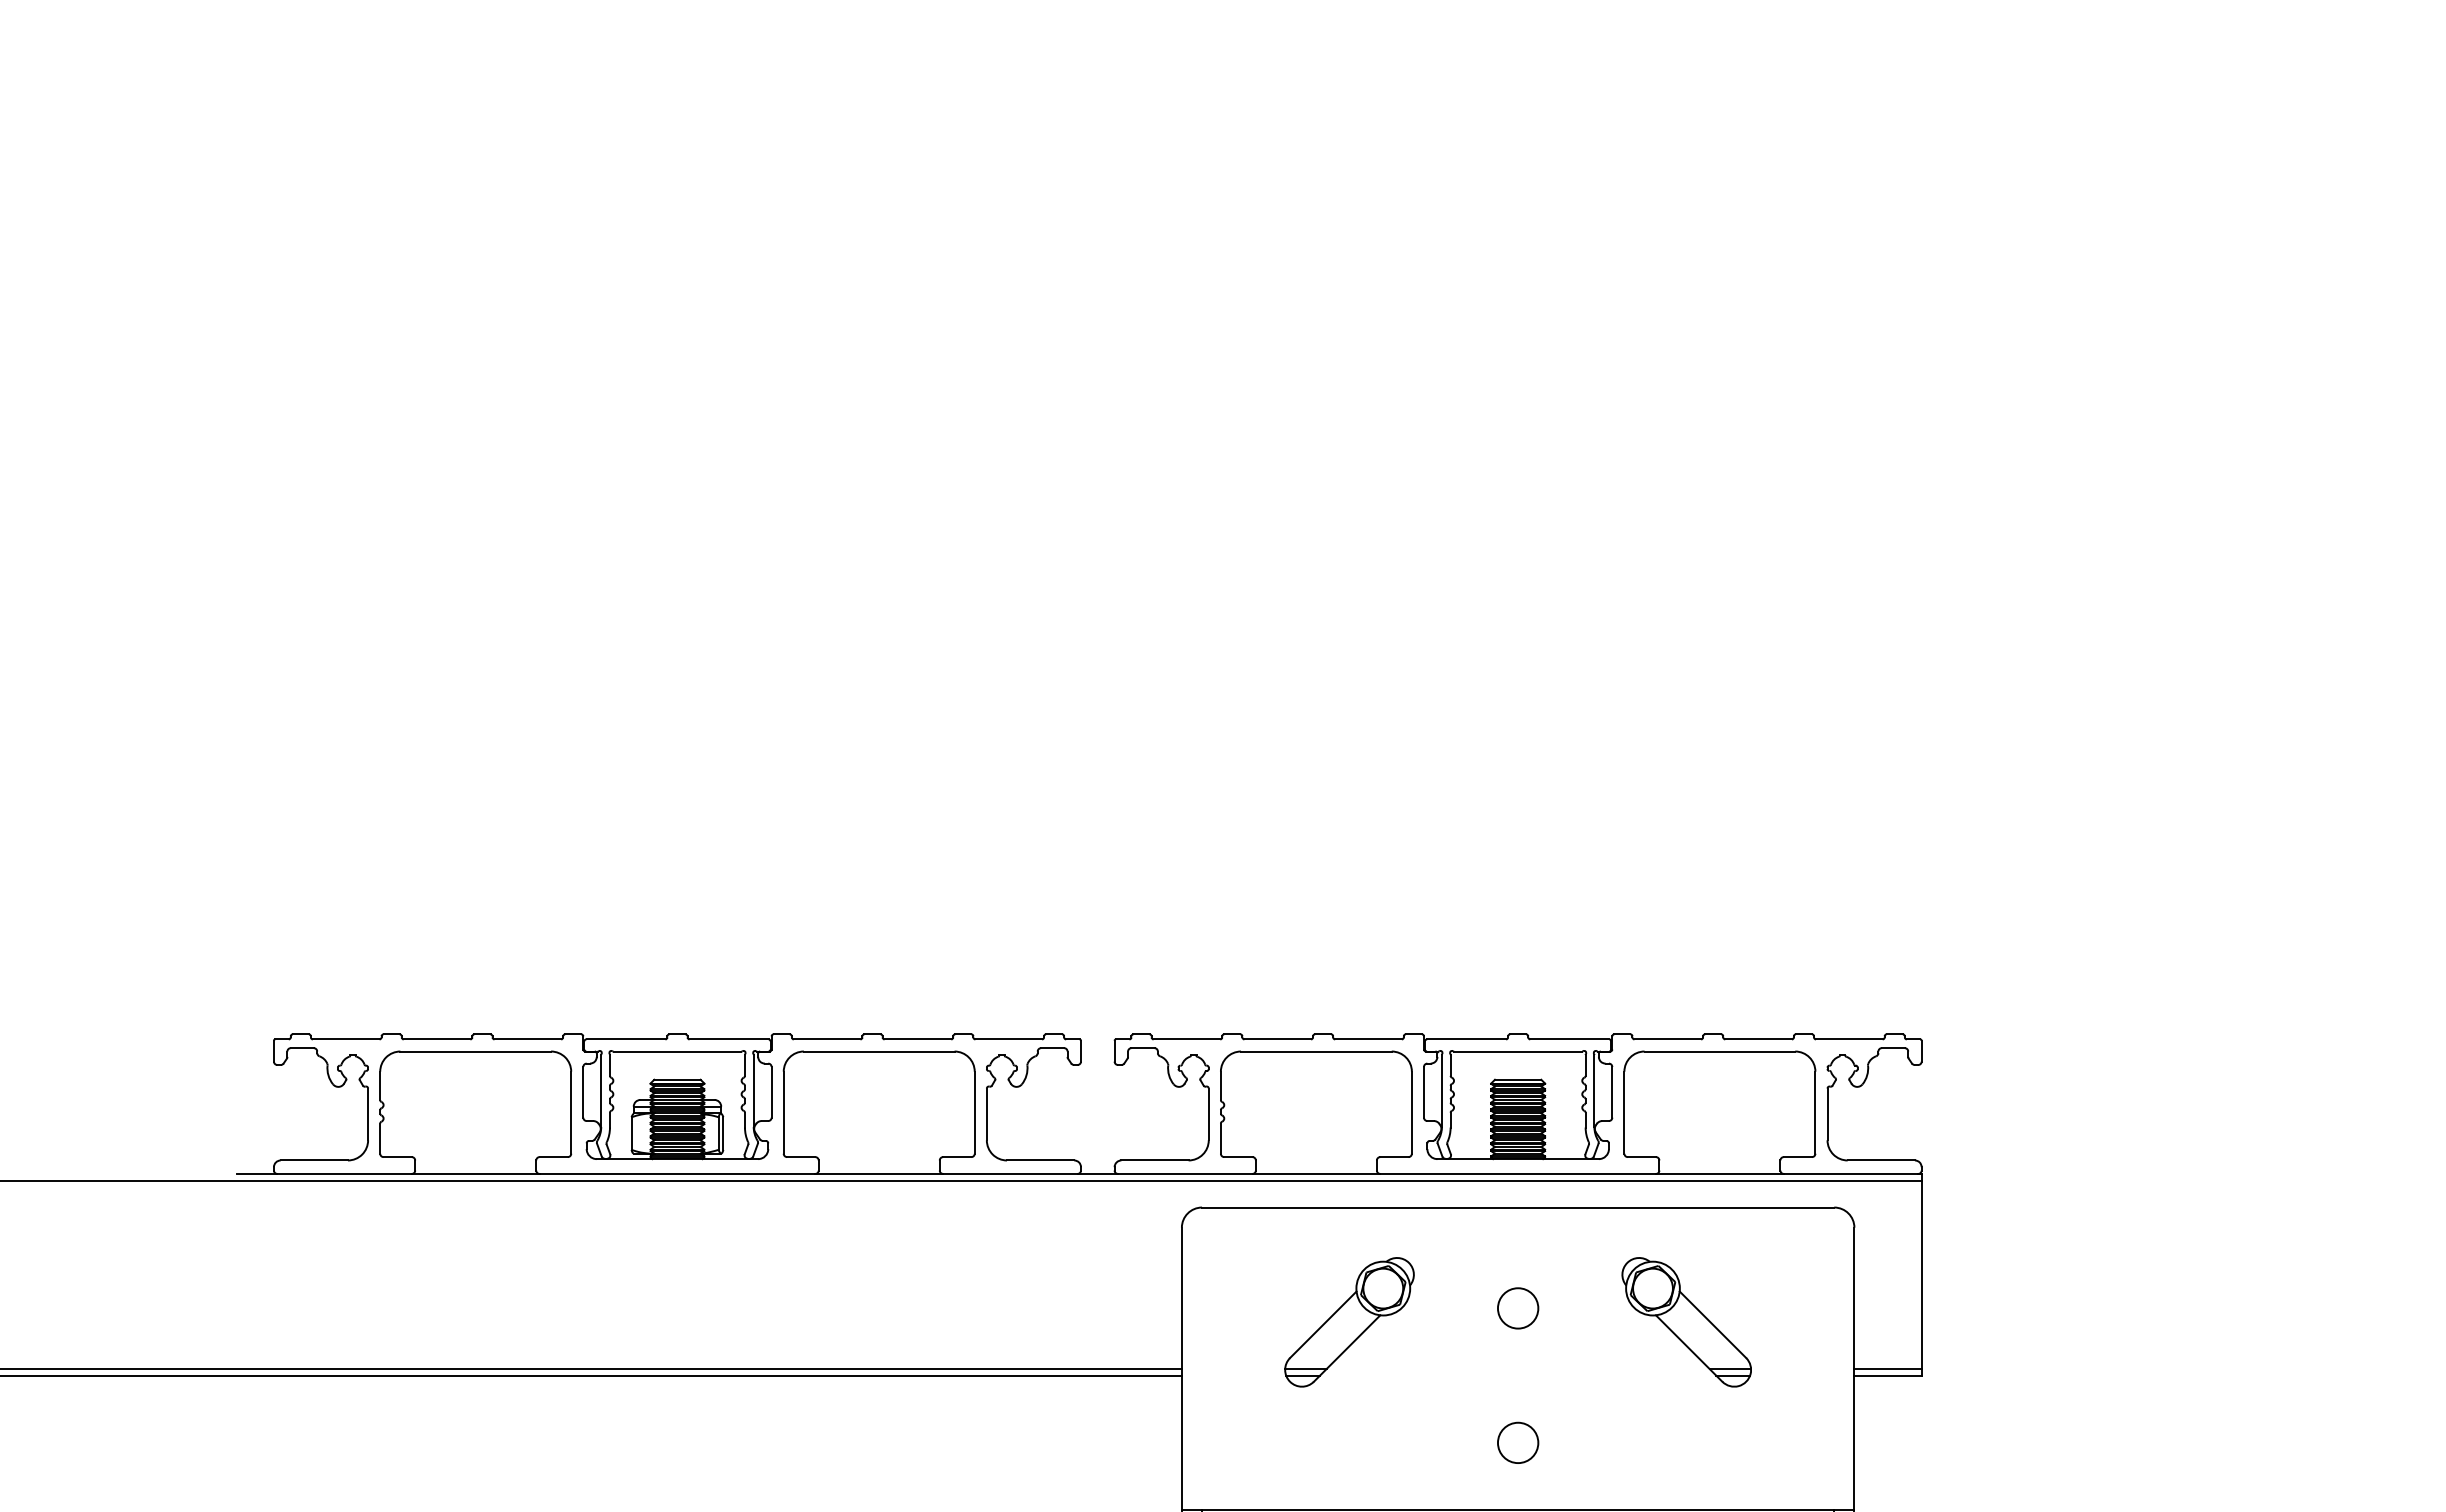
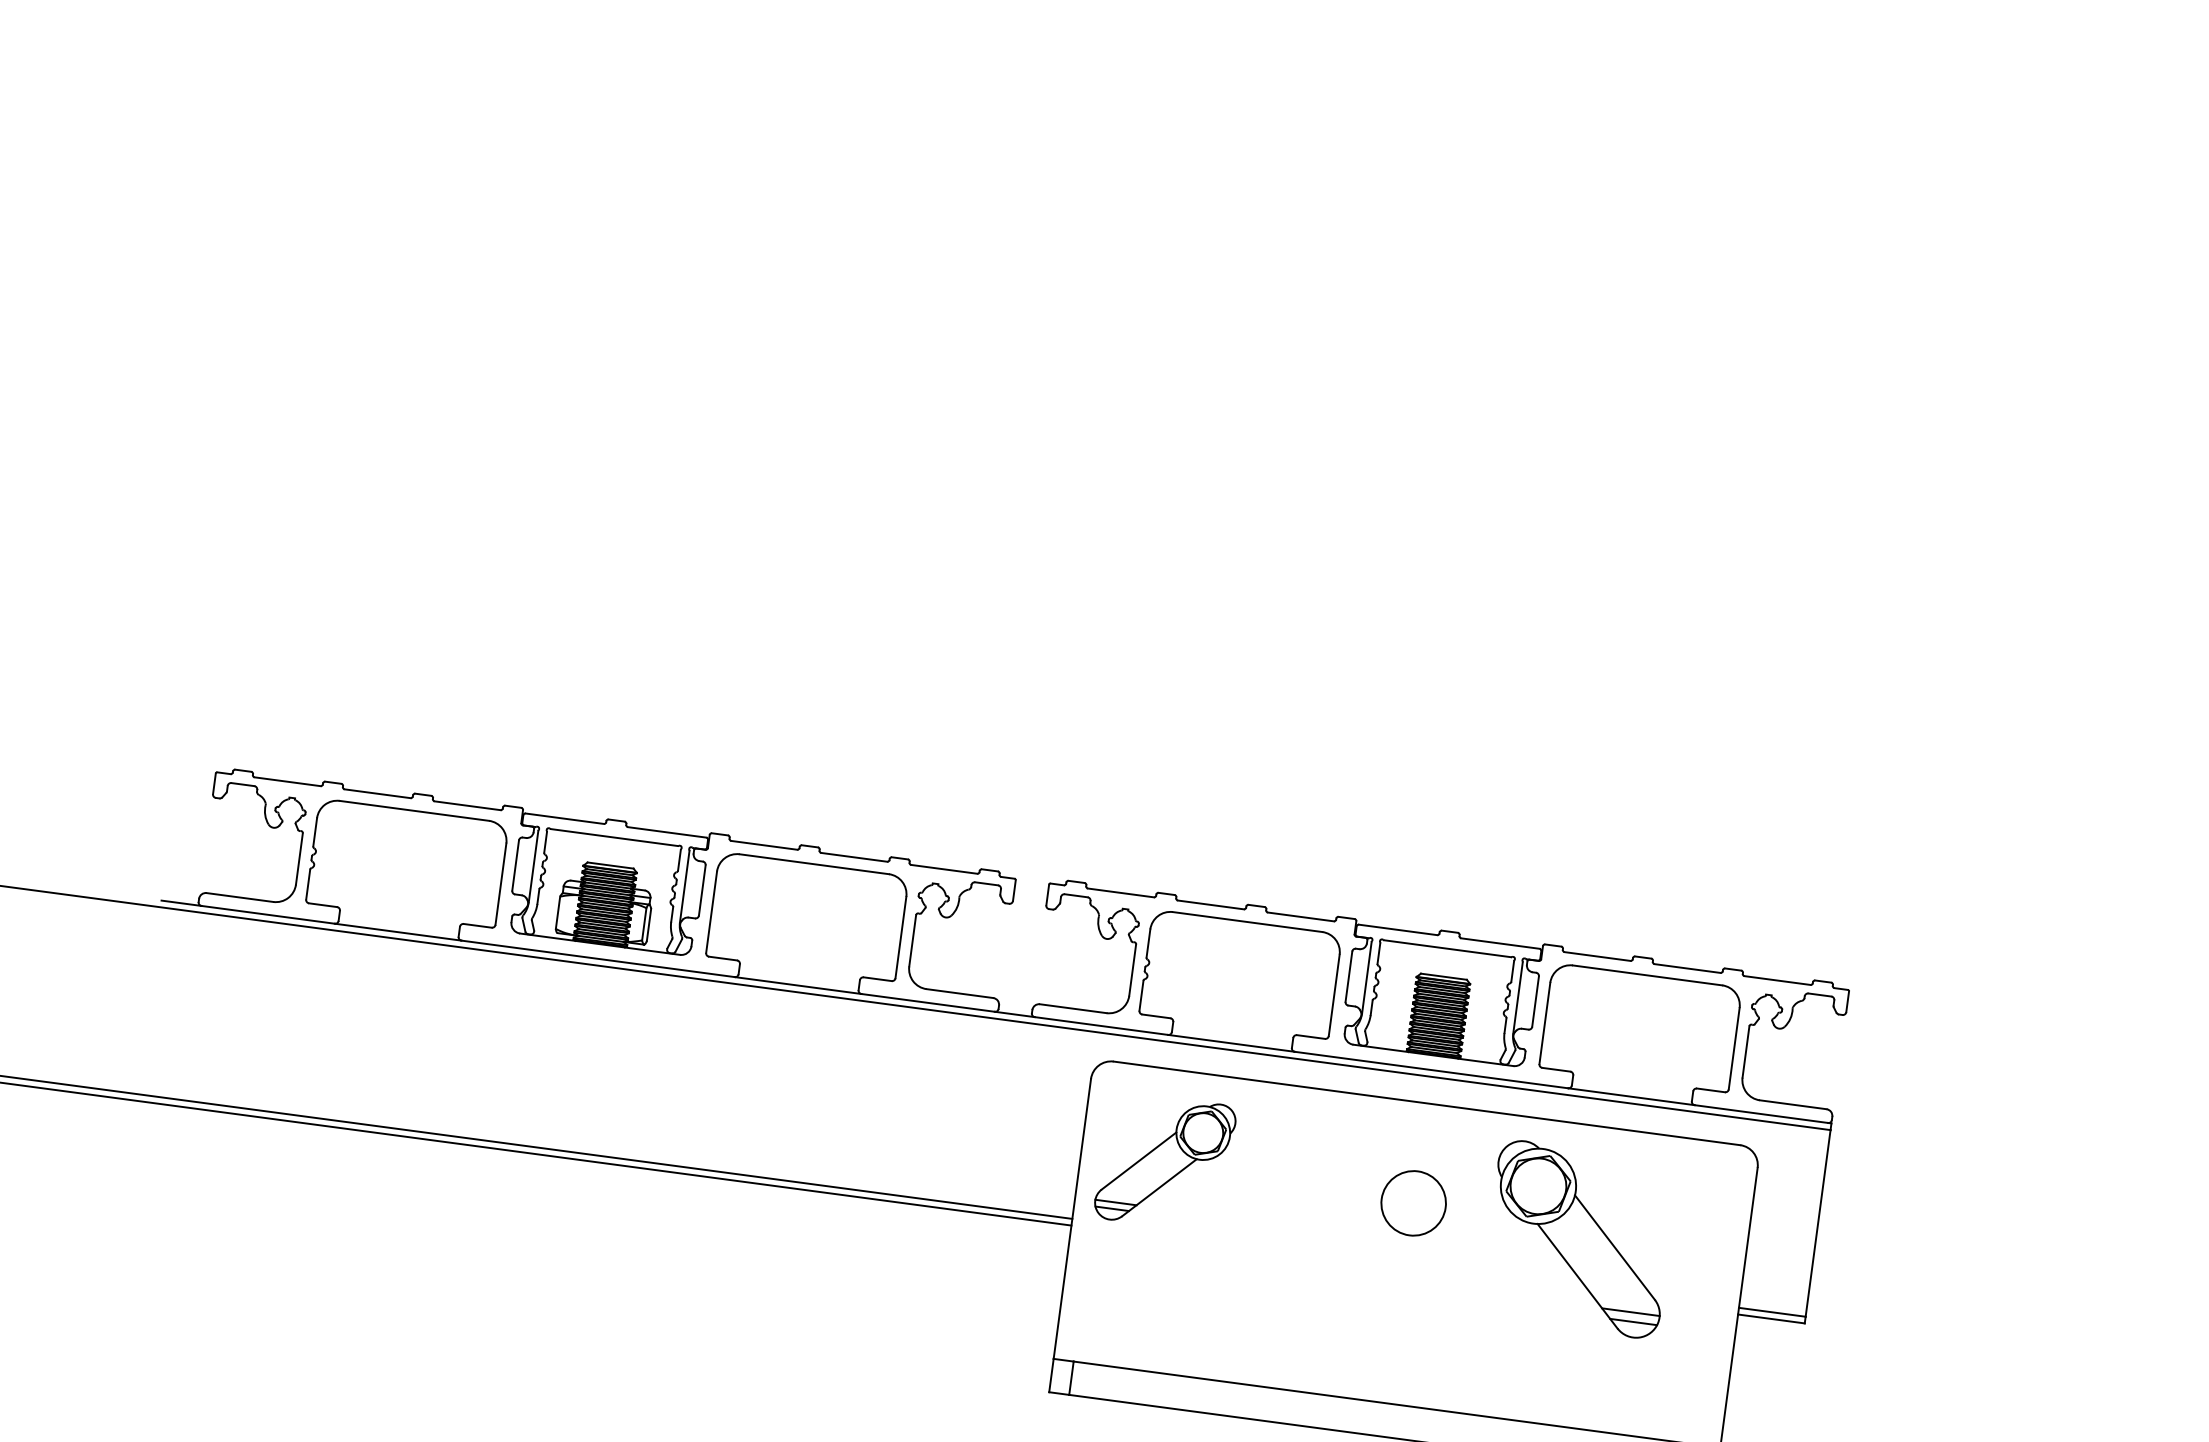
circle: (1517, 1308) -> (1413, 1203), size x1.6
part: (1349, 1322) -> (1165, 1162), moved
part: (1686, 1322) -> (1578, 1239), size x1.4
circle: (1518, 1442) -> (1396, 1336), removed

